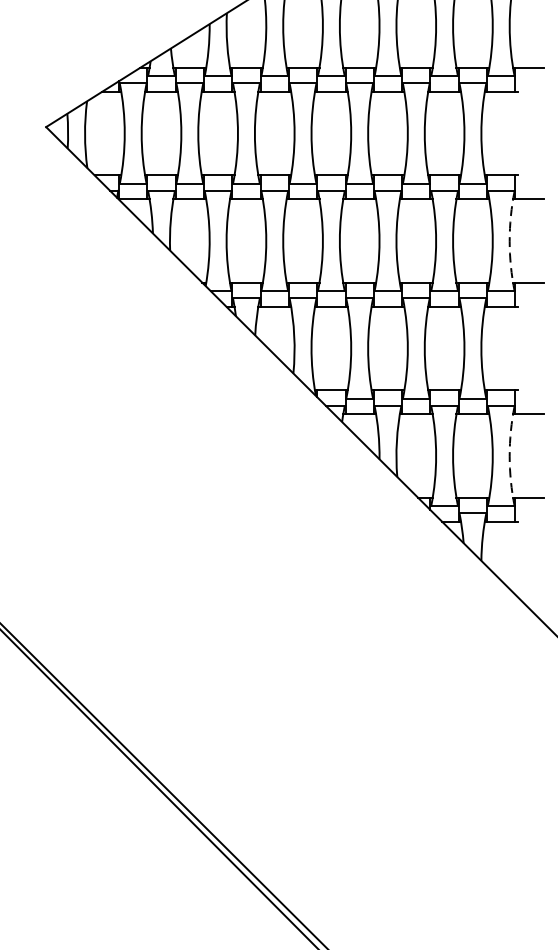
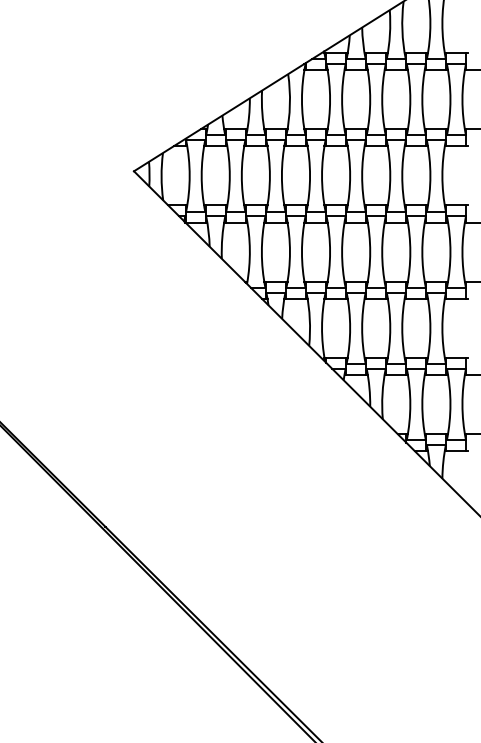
arc: (509, 241) -> (462, 252), dashed -> solid
arc: (509, 456) -> (462, 404), dashed -> solid

